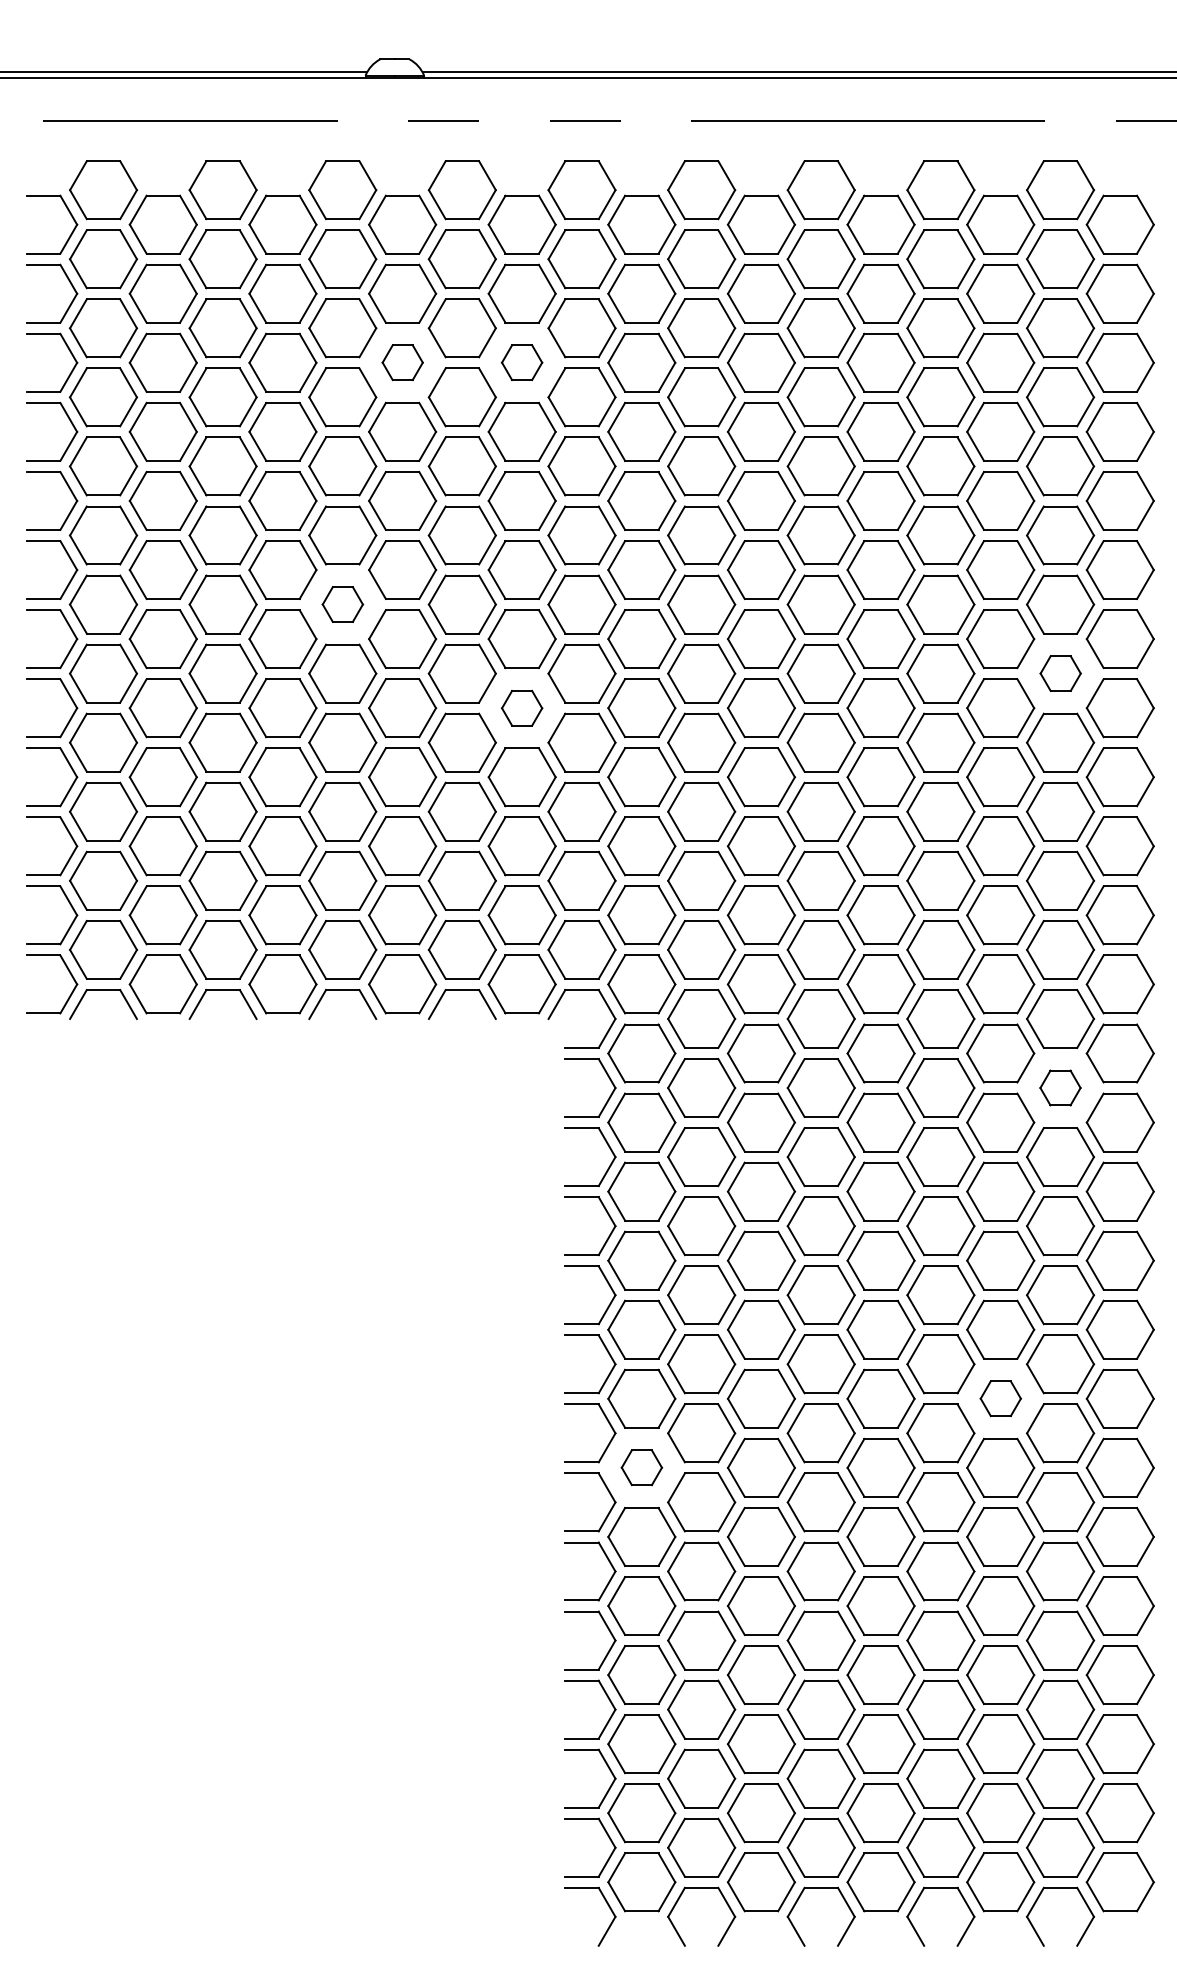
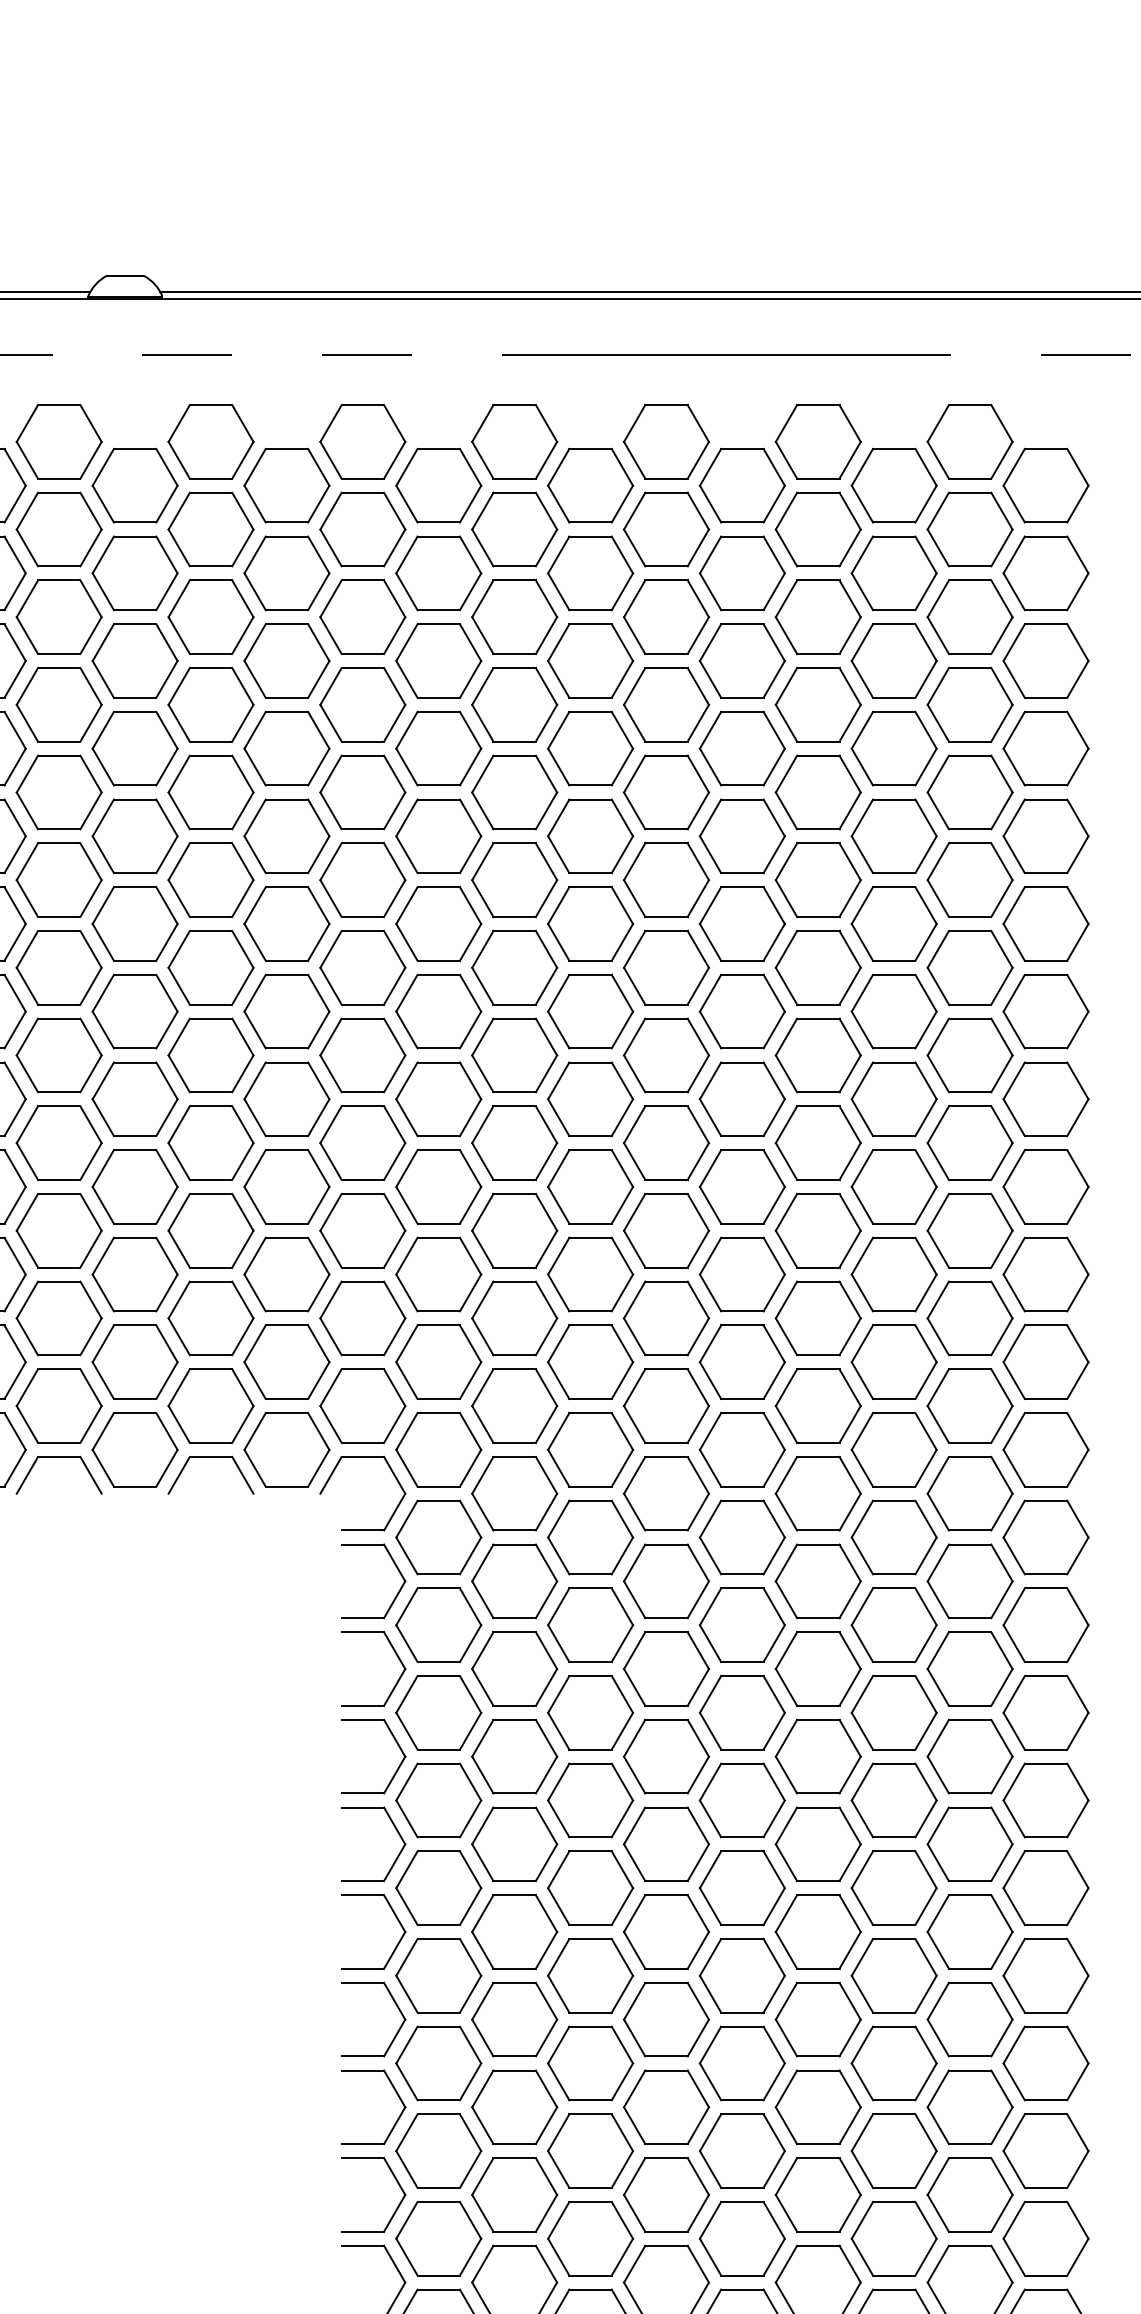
part: (402, 362) -> (135, 660), size x1.67
part: (521, 362) -> (286, 660), size x1.67
part: (342, 604) -> (58, 967), size x1.67
part: (1060, 673) -> (970, 1055), size x1.67
part: (521, 708) -> (286, 1099), size x1.67
part: (1060, 1087) -> (970, 1580), size x1.67
part: (1000, 1398) -> (893, 1975), size x1.67
part: (641, 1467) -> (438, 2062), size x1.67

